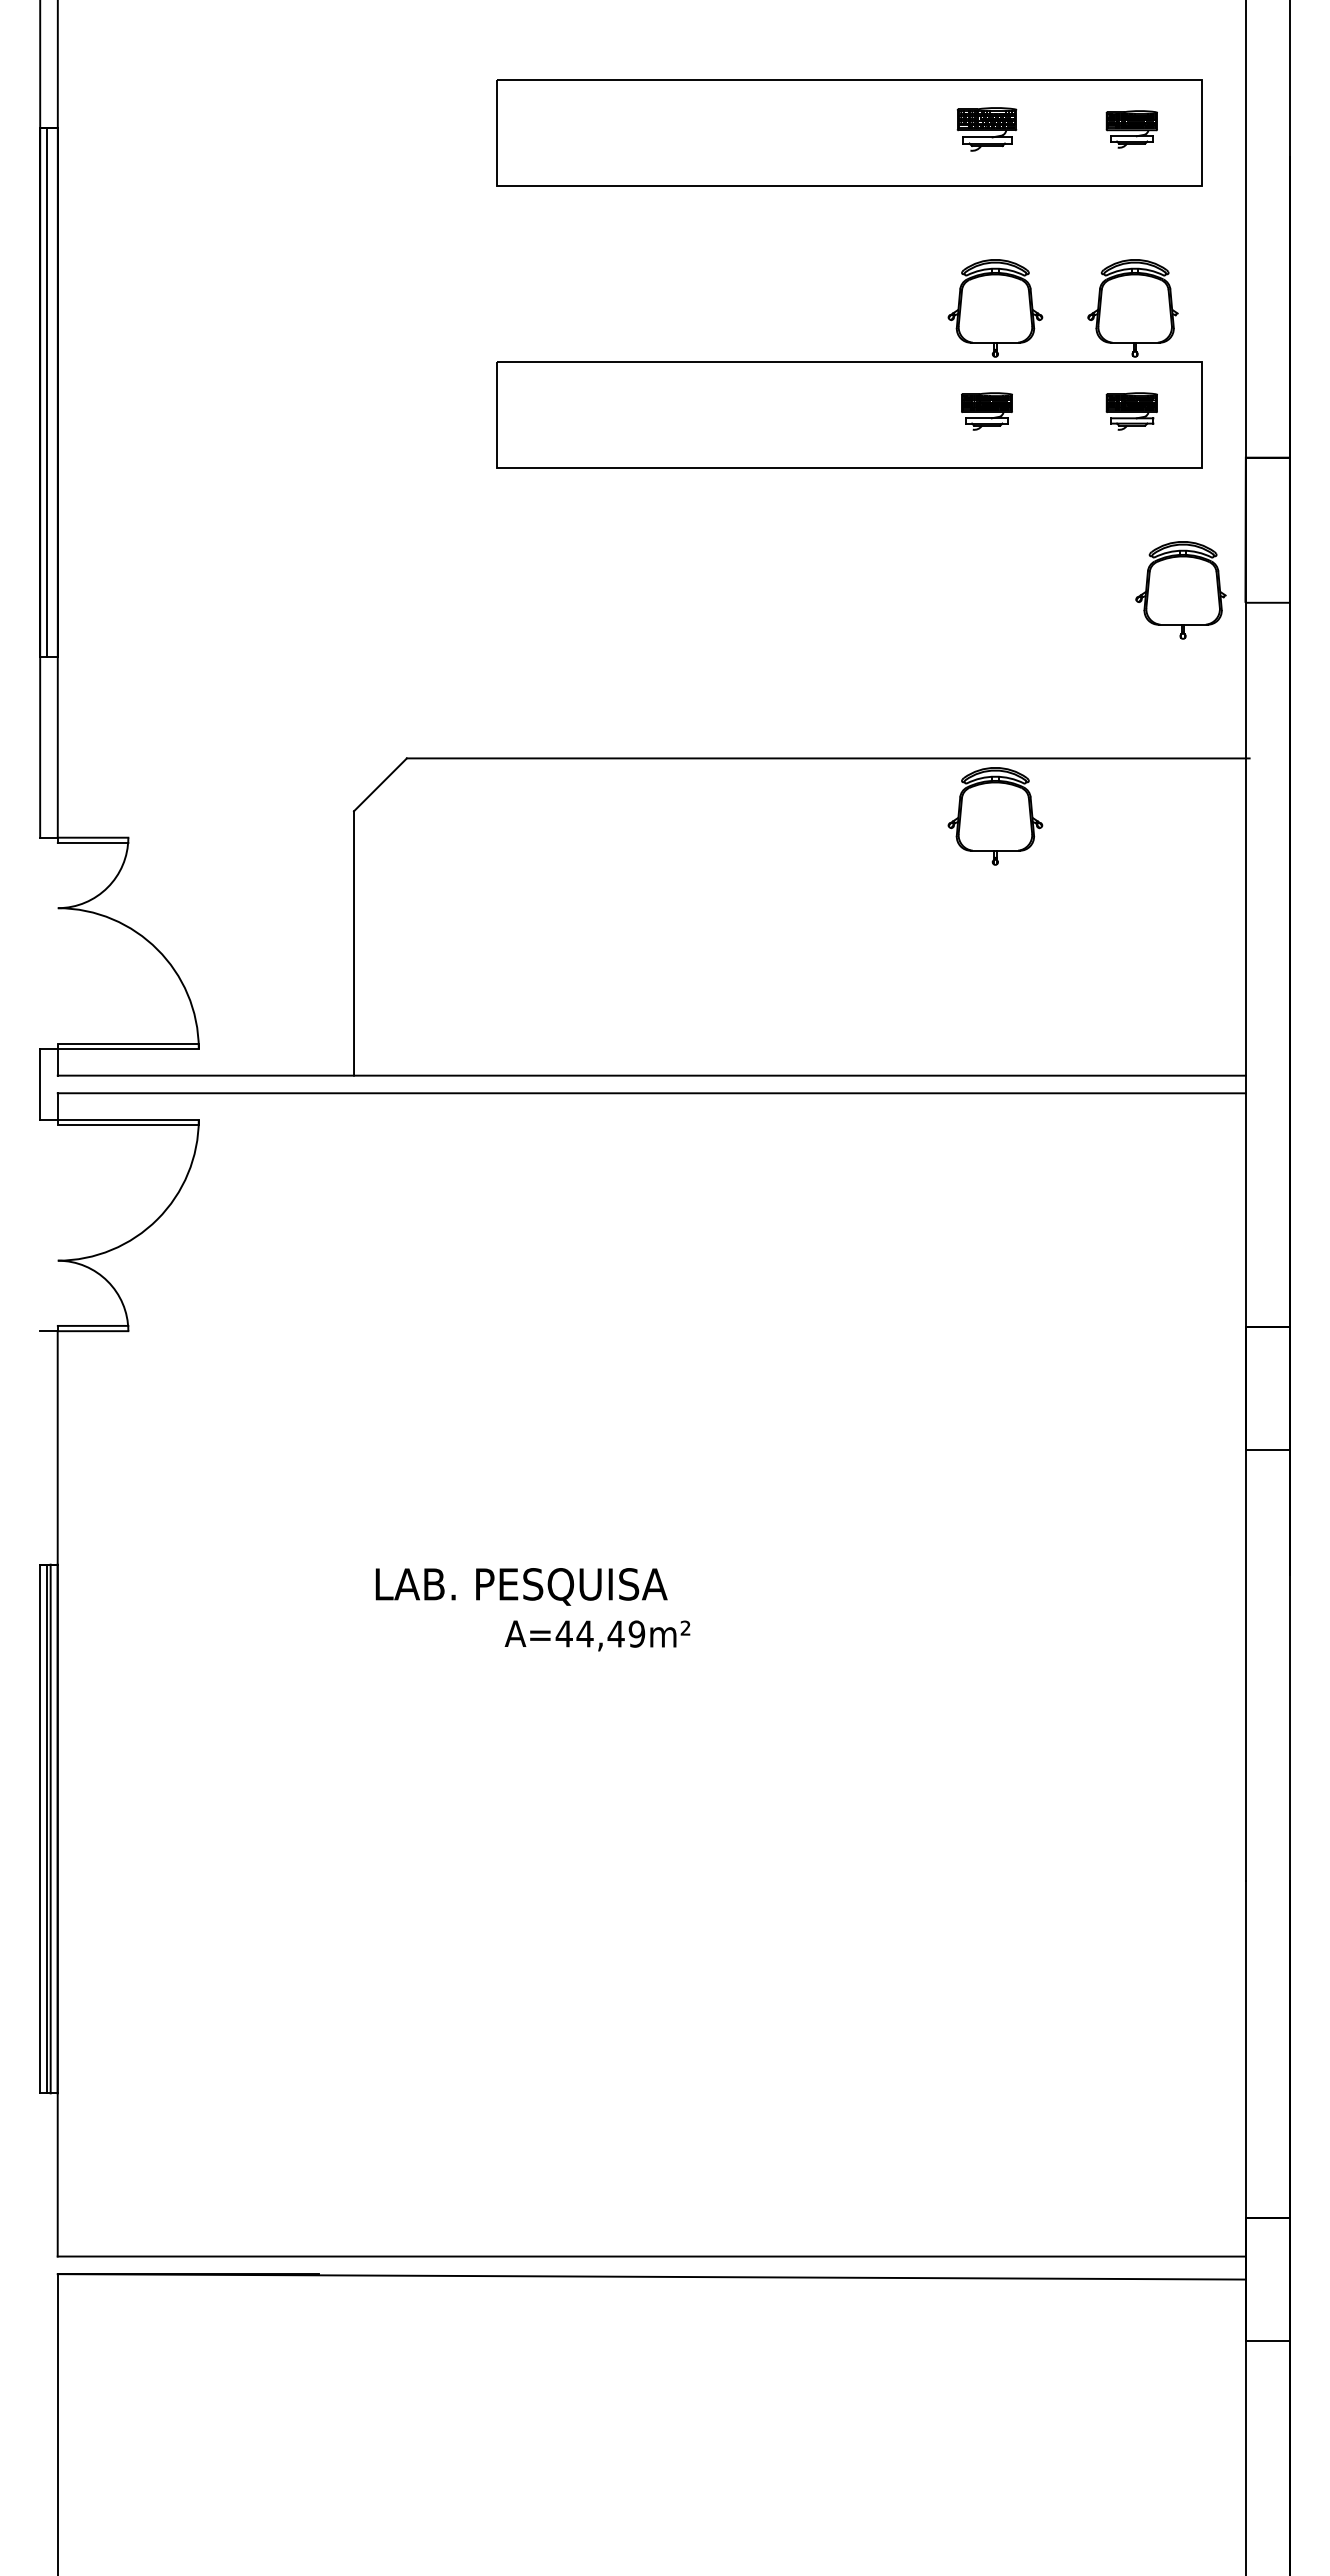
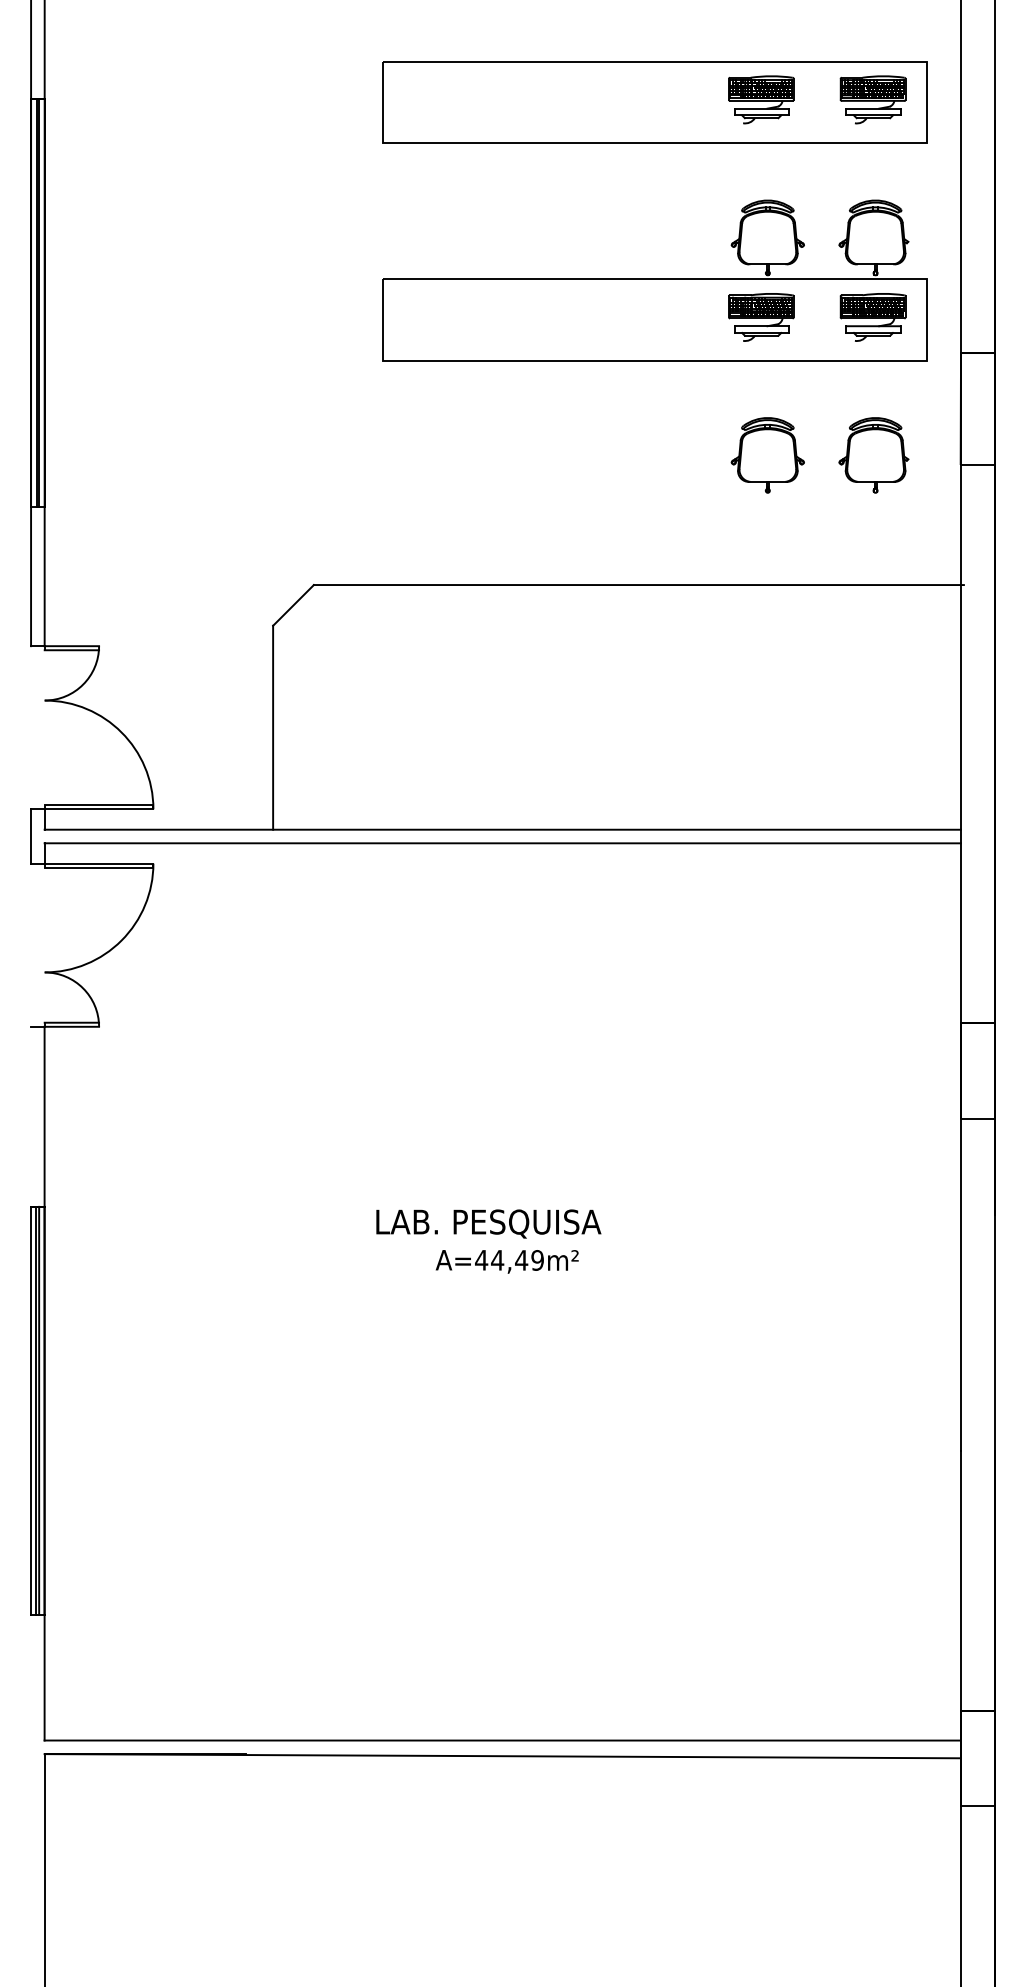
part: (986, 129) -> (760, 99), size x1.43
part: (1131, 129) -> (872, 99), size x1.67
line: (50, 391) -> (39, 302), added
part: (986, 411) -> (760, 317), size x1.67
part: (1131, 411) -> (872, 317), size x1.67
part: (1180, 590) -> (873, 455), moved
part: (995, 816) -> (767, 455), moved
text: (521, 1586) -> (488, 1223), moved
text: (597, 1635) -> (507, 1261), moved

